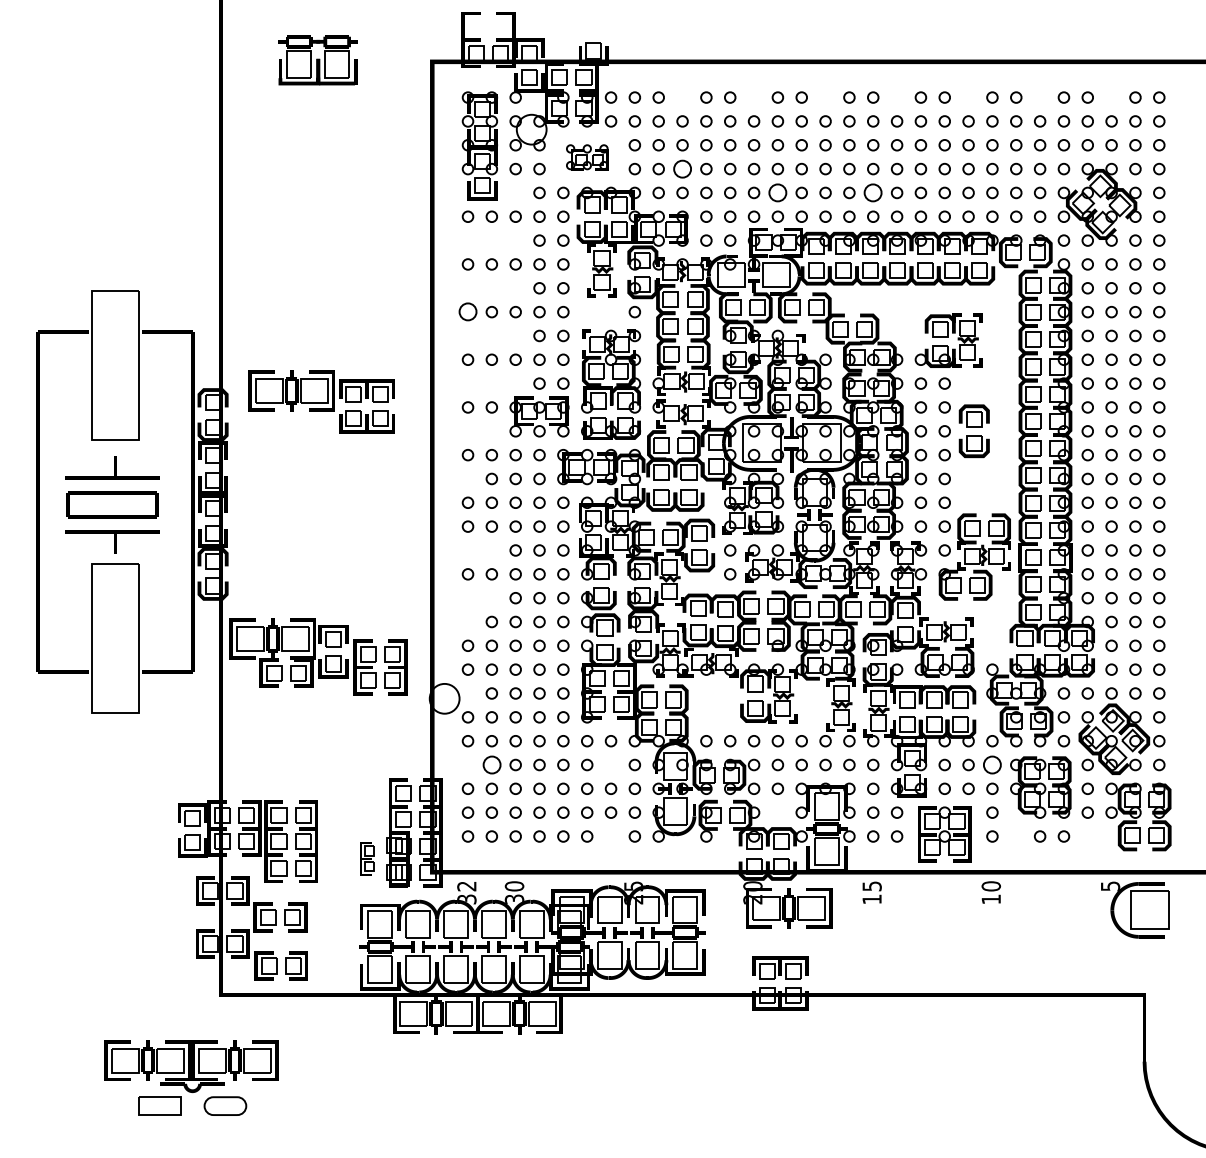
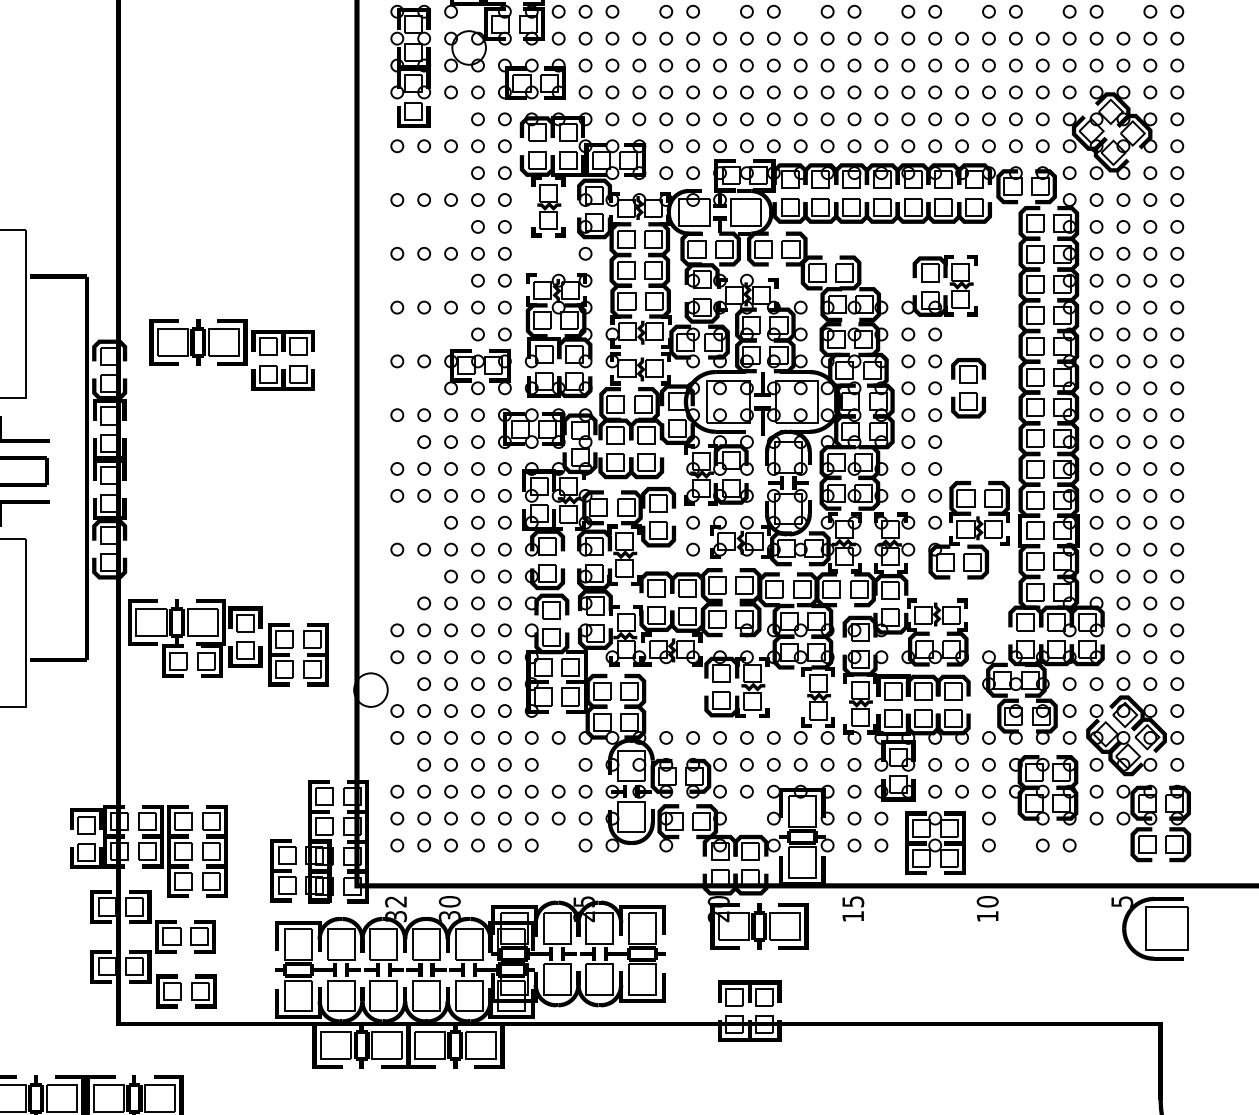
part: (587, 157) -> (532, 79), size x1.43
circle: (682, 168) -> (639, 91), size x0.62
circle: (777, 192) -> (746, 118), size x0.62
circle: (873, 192) -> (854, 118), size x0.62
circle: (467, 312) -> (396, 254), size x0.62
circle: (491, 764) -> (423, 764), size x0.62
circle: (992, 764) -> (989, 764), size x0.62
part: (366, 858) -> (282, 870), size x1.67

